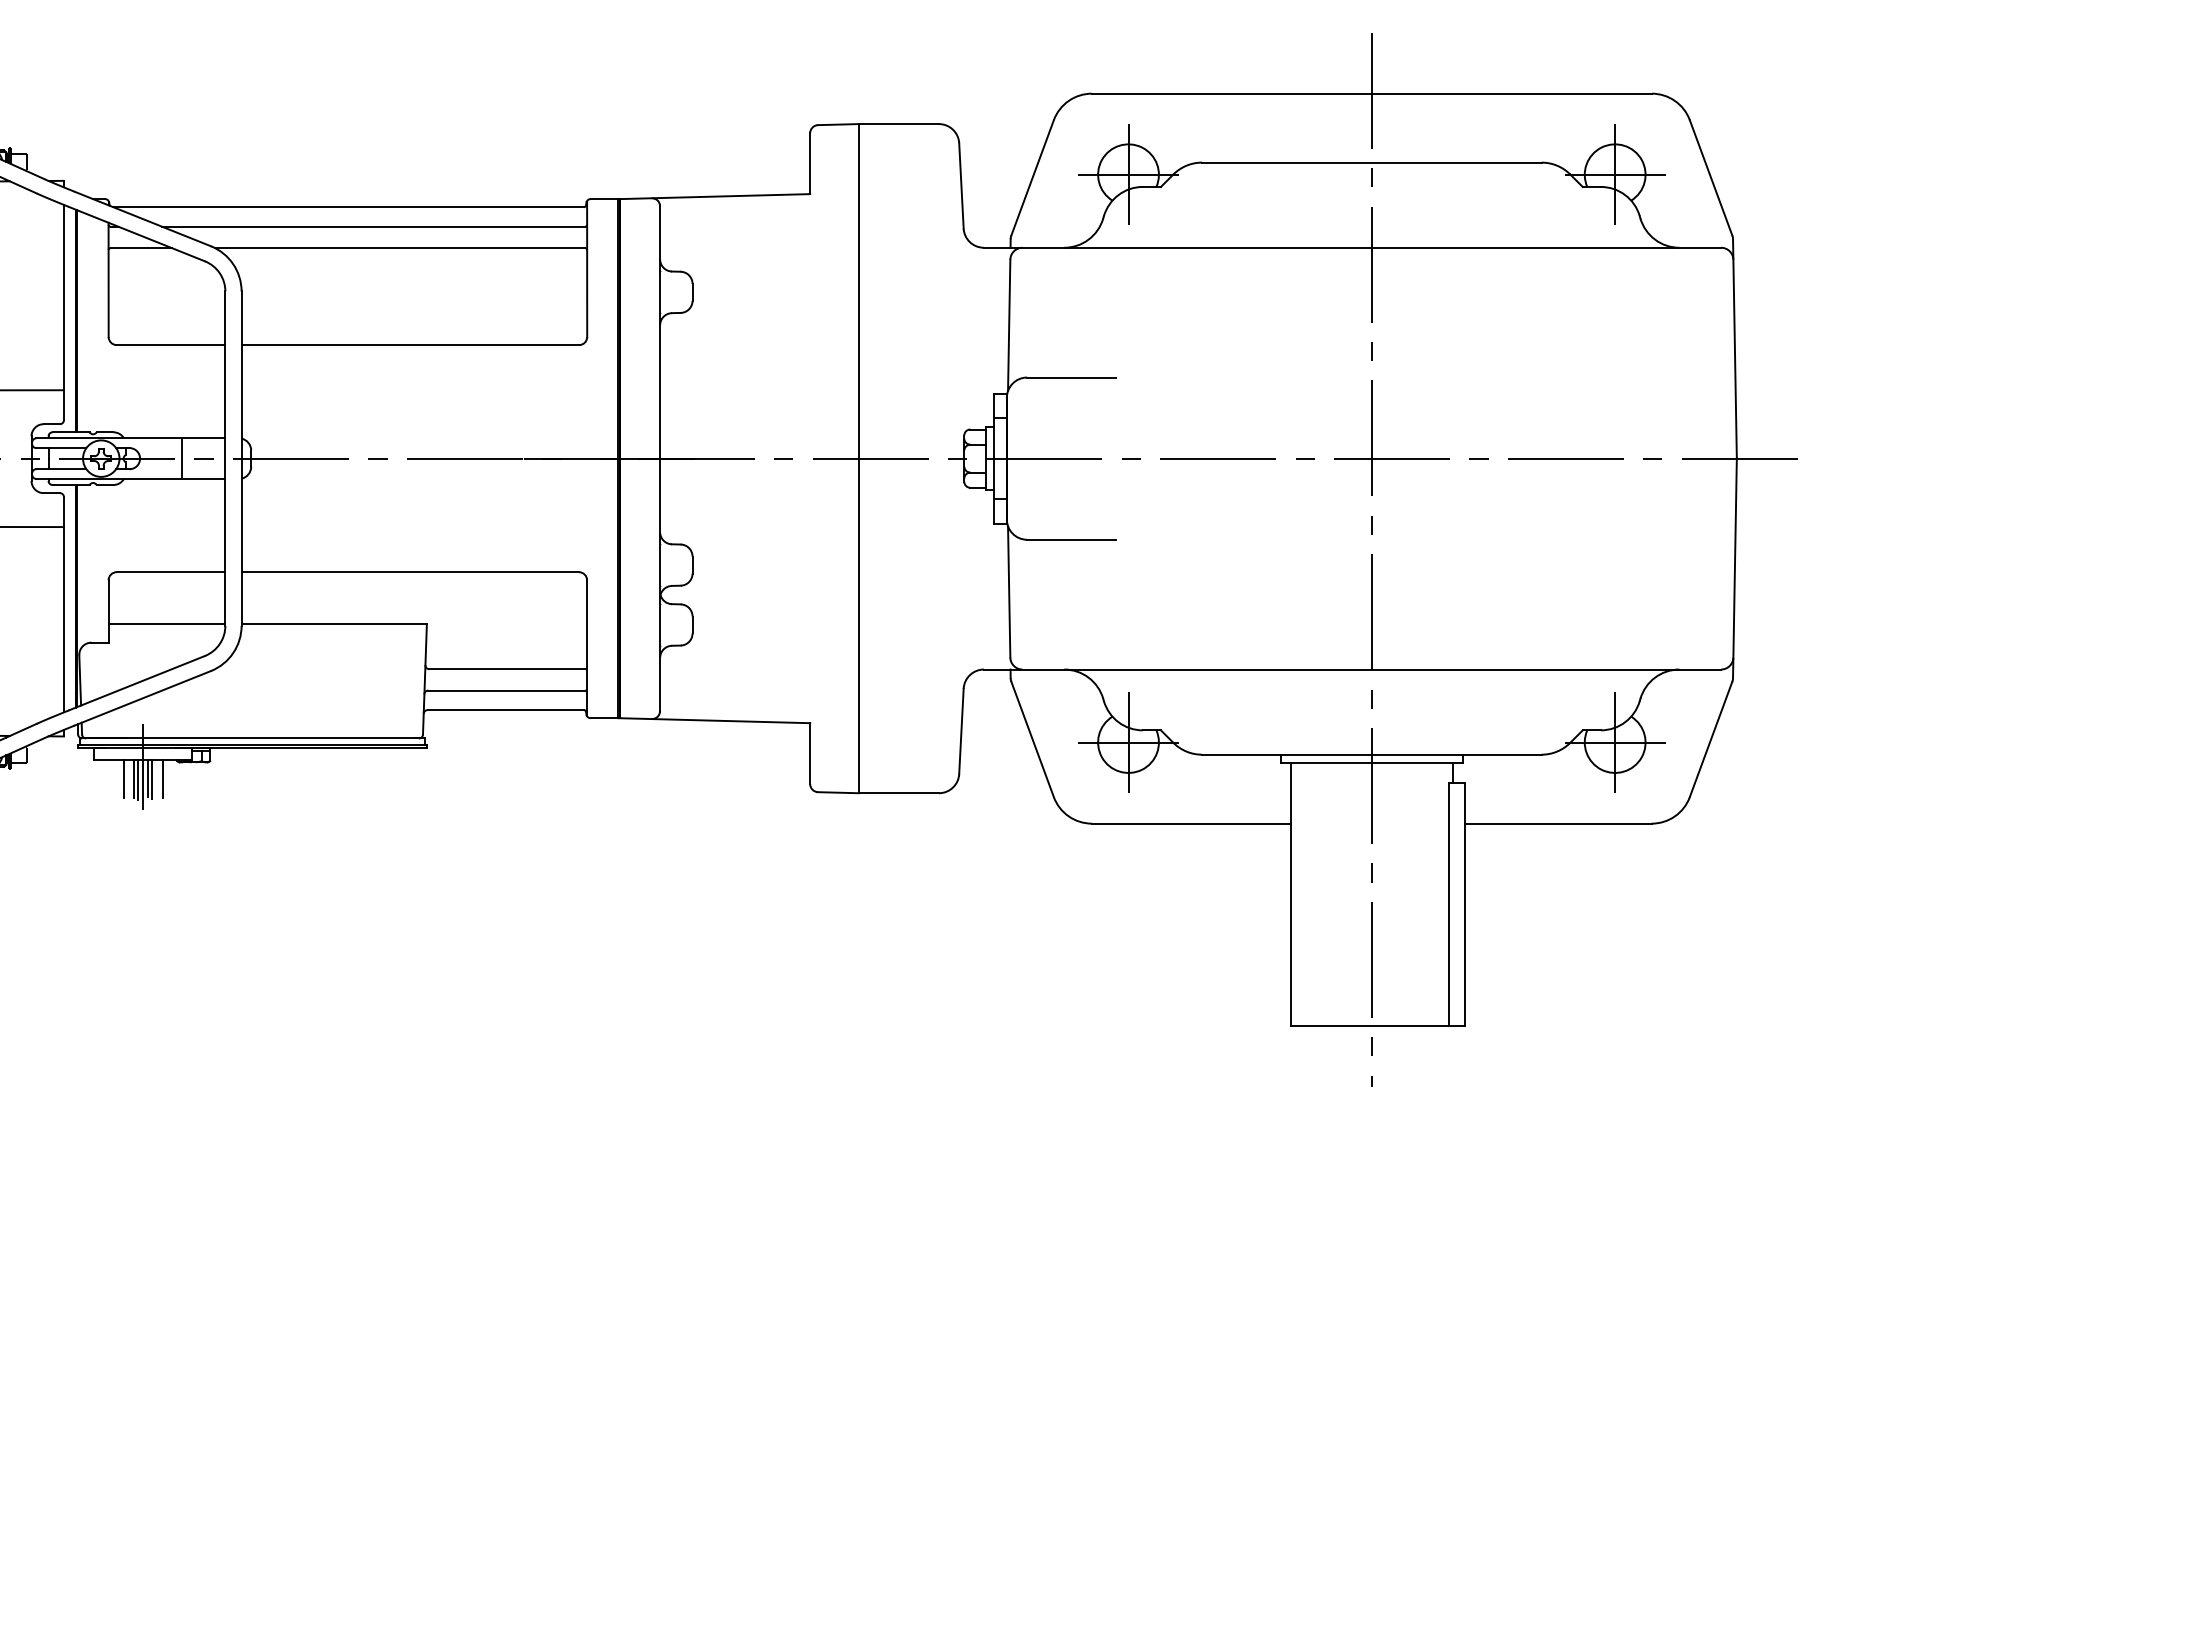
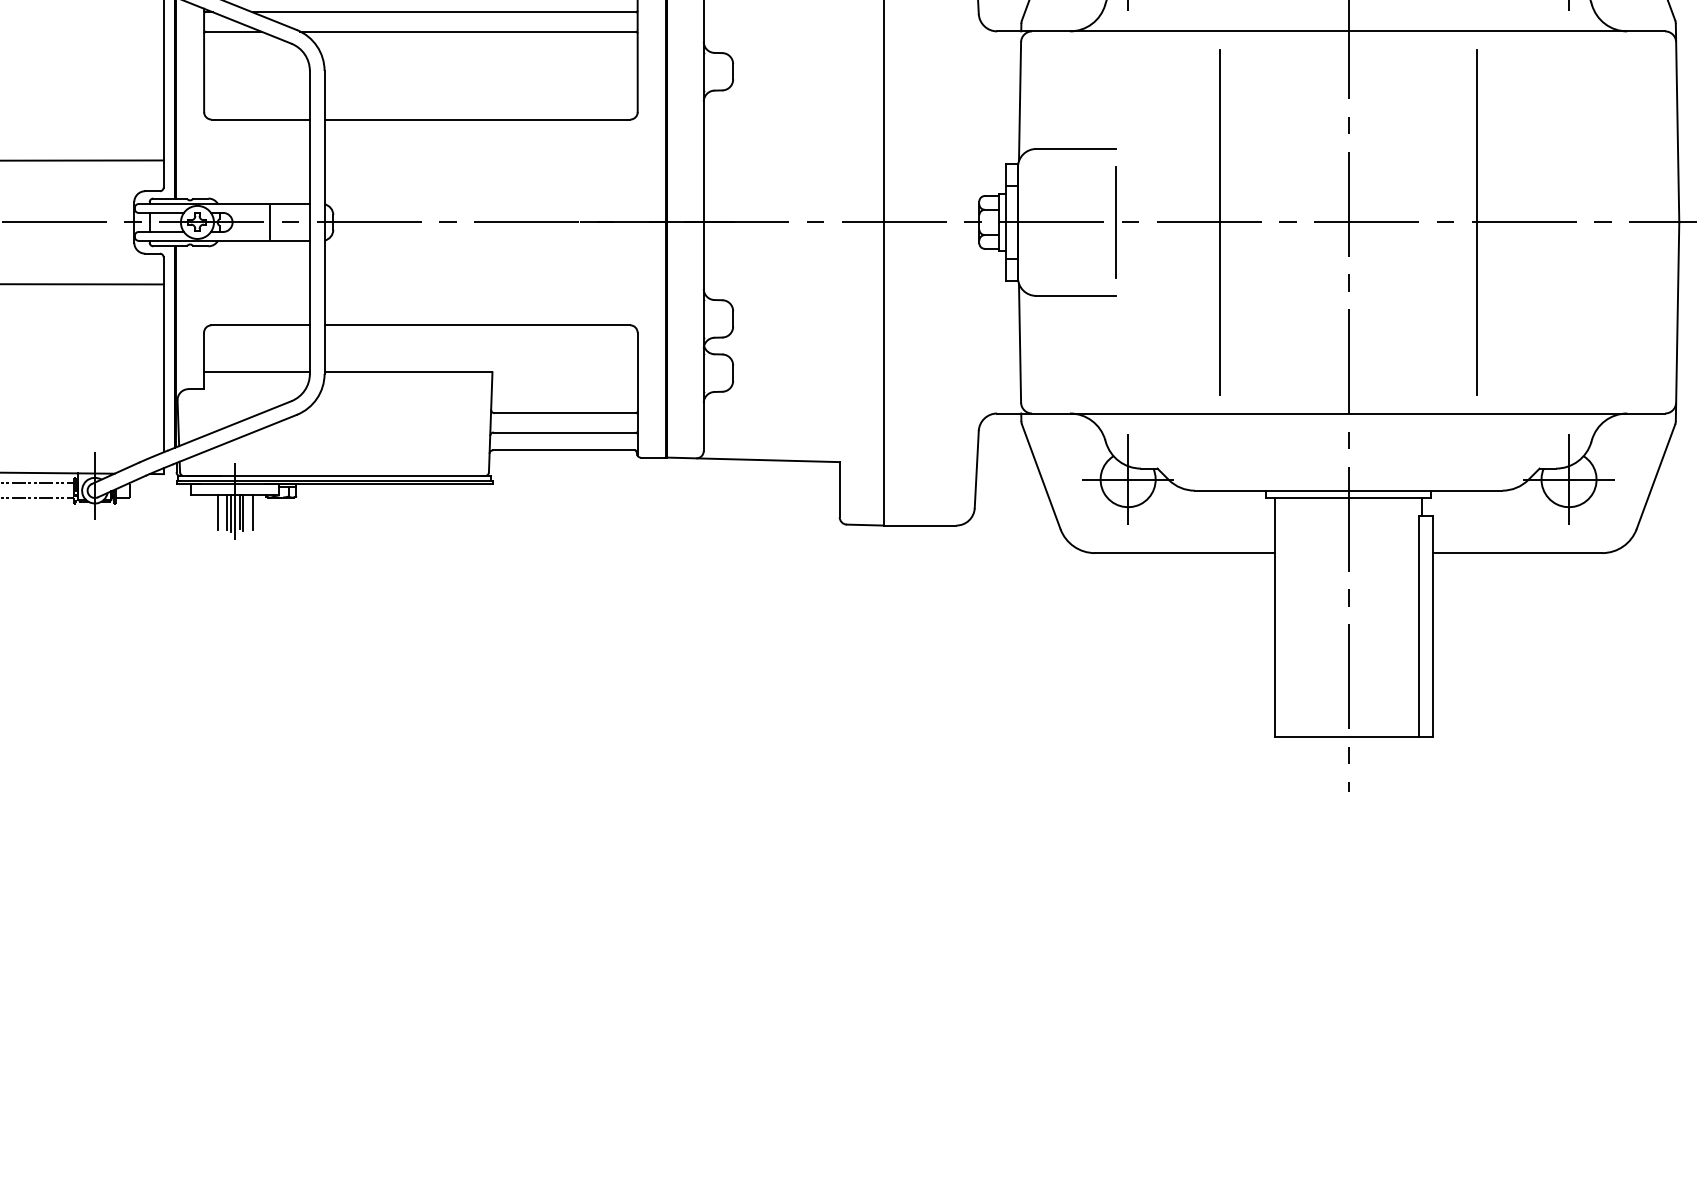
line: (1115, 458) -> (1116, 222), added
line: (1229, 458) -> (1219, 222), added
line: (1513, 458) -> (1476, 222), added

